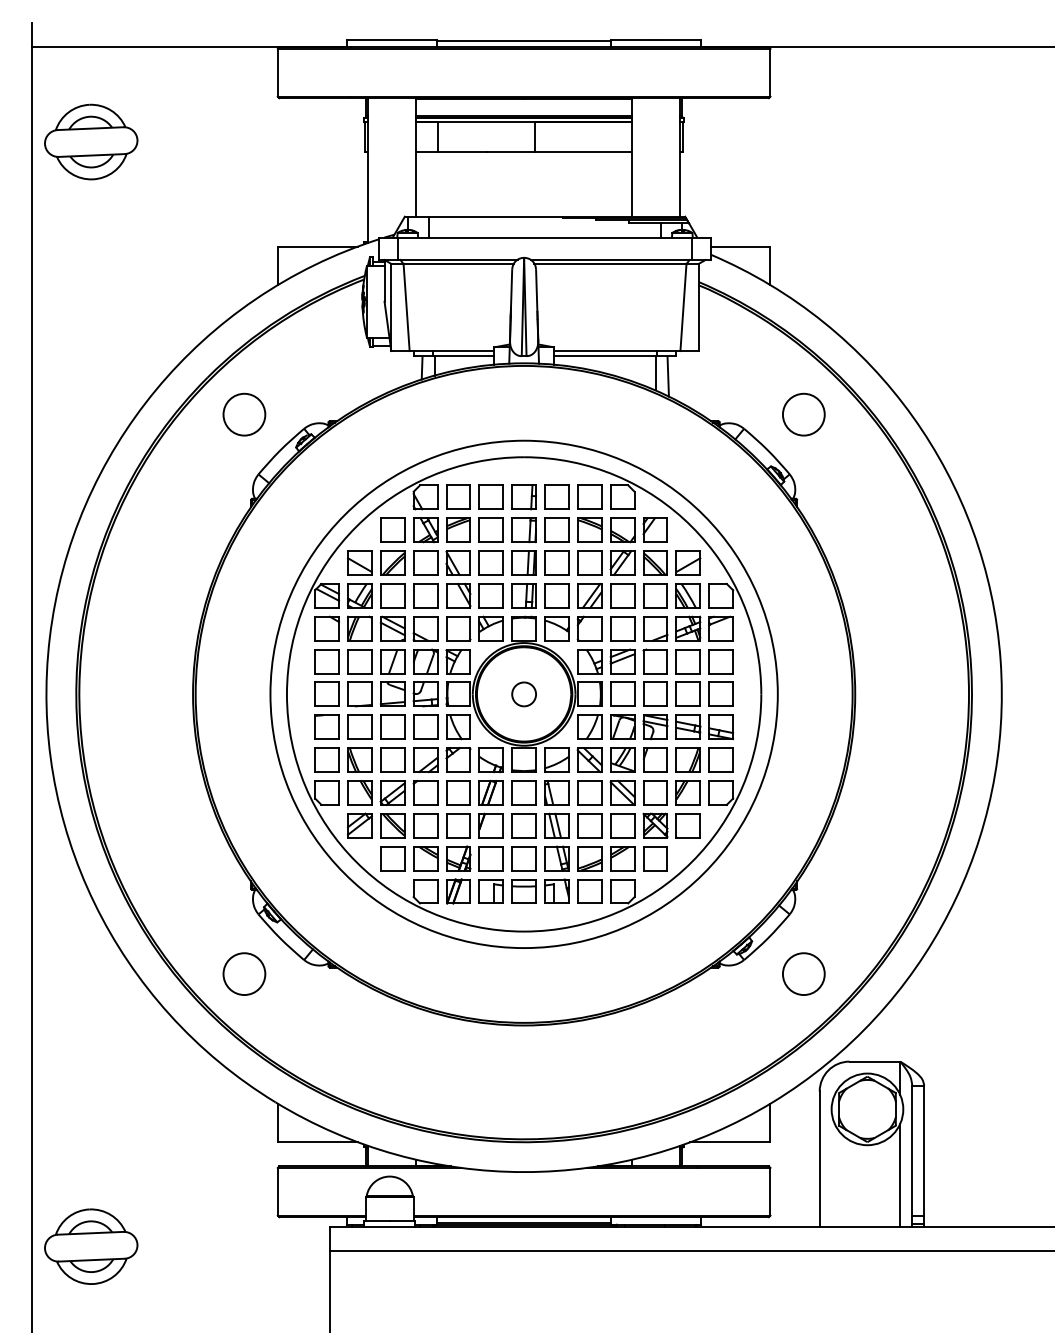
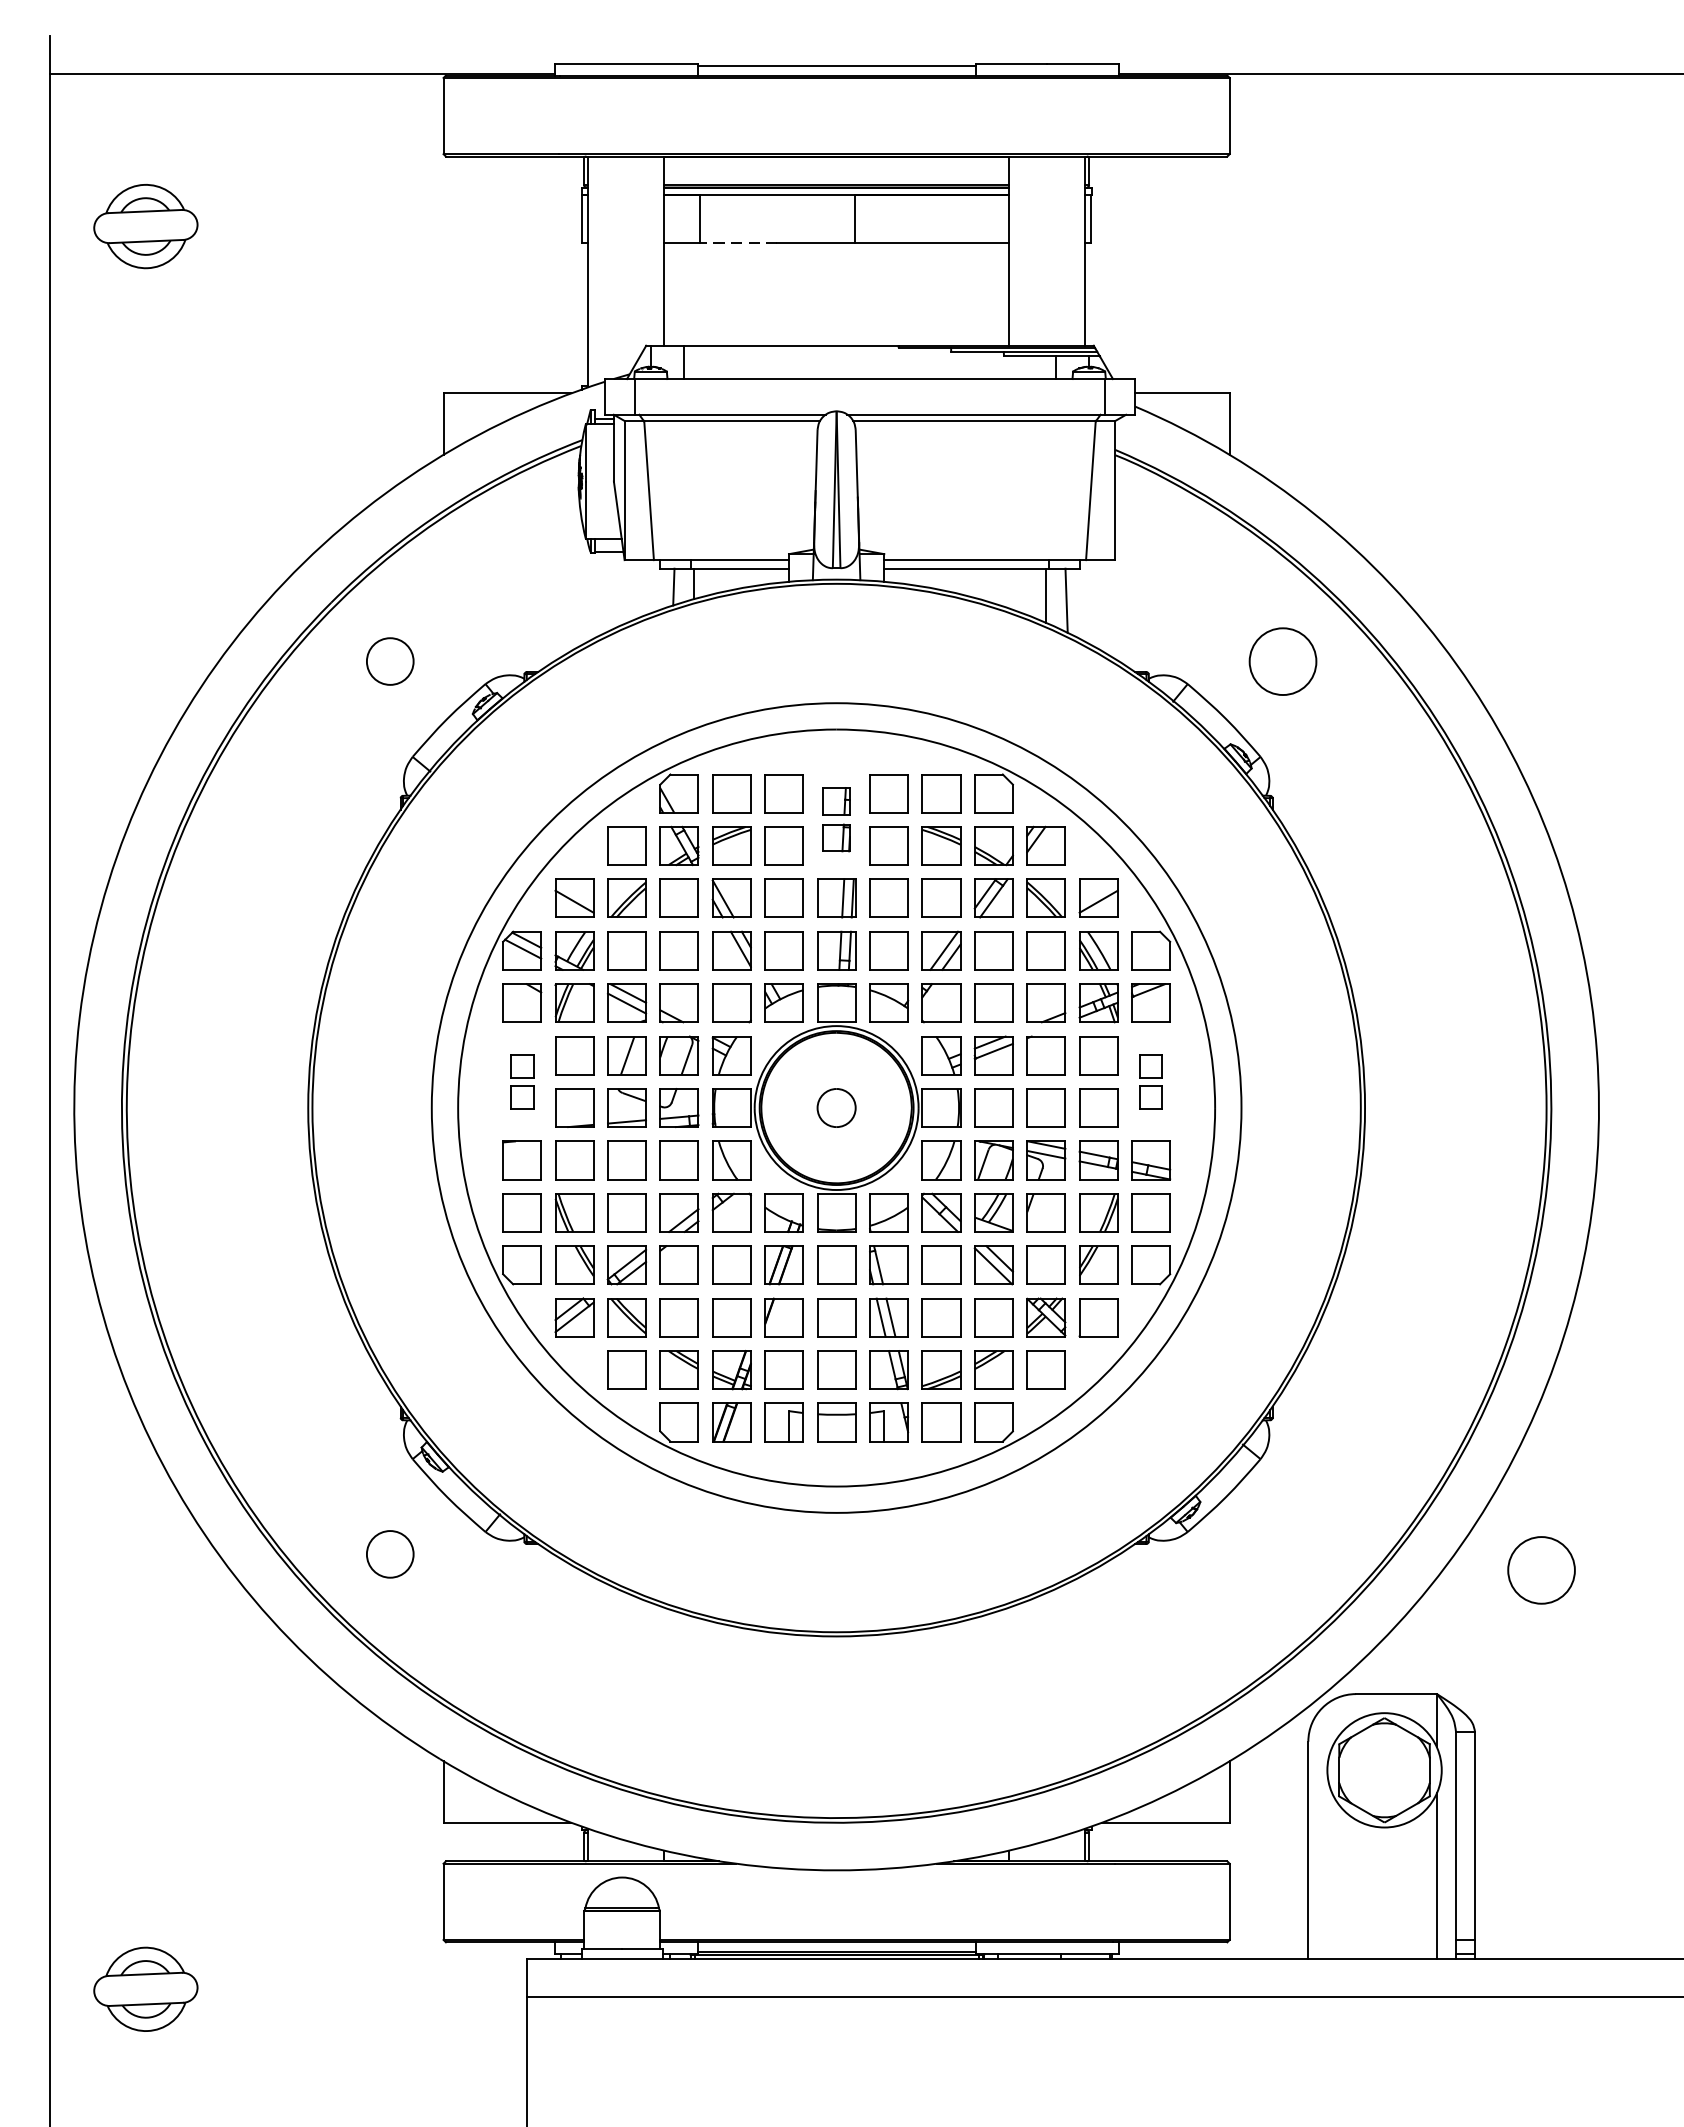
part: (91, 141) -> (146, 225), size x0.7
line: (462, 152) -> (738, 243), solid -> dashed
circle: (244, 414) -> (390, 661), size x0.7
part: (523, 513) -> (835, 819), size x0.7
part: (326, 677) -> (521, 1081), size x0.6
part: (720, 677) -> (1150, 1081), size x0.6
circle: (244, 973) -> (390, 1553), size x0.7
circle: (803, 973) -> (1541, 1569), moved
part: (91, 1246) -> (146, 1989), size x0.7

